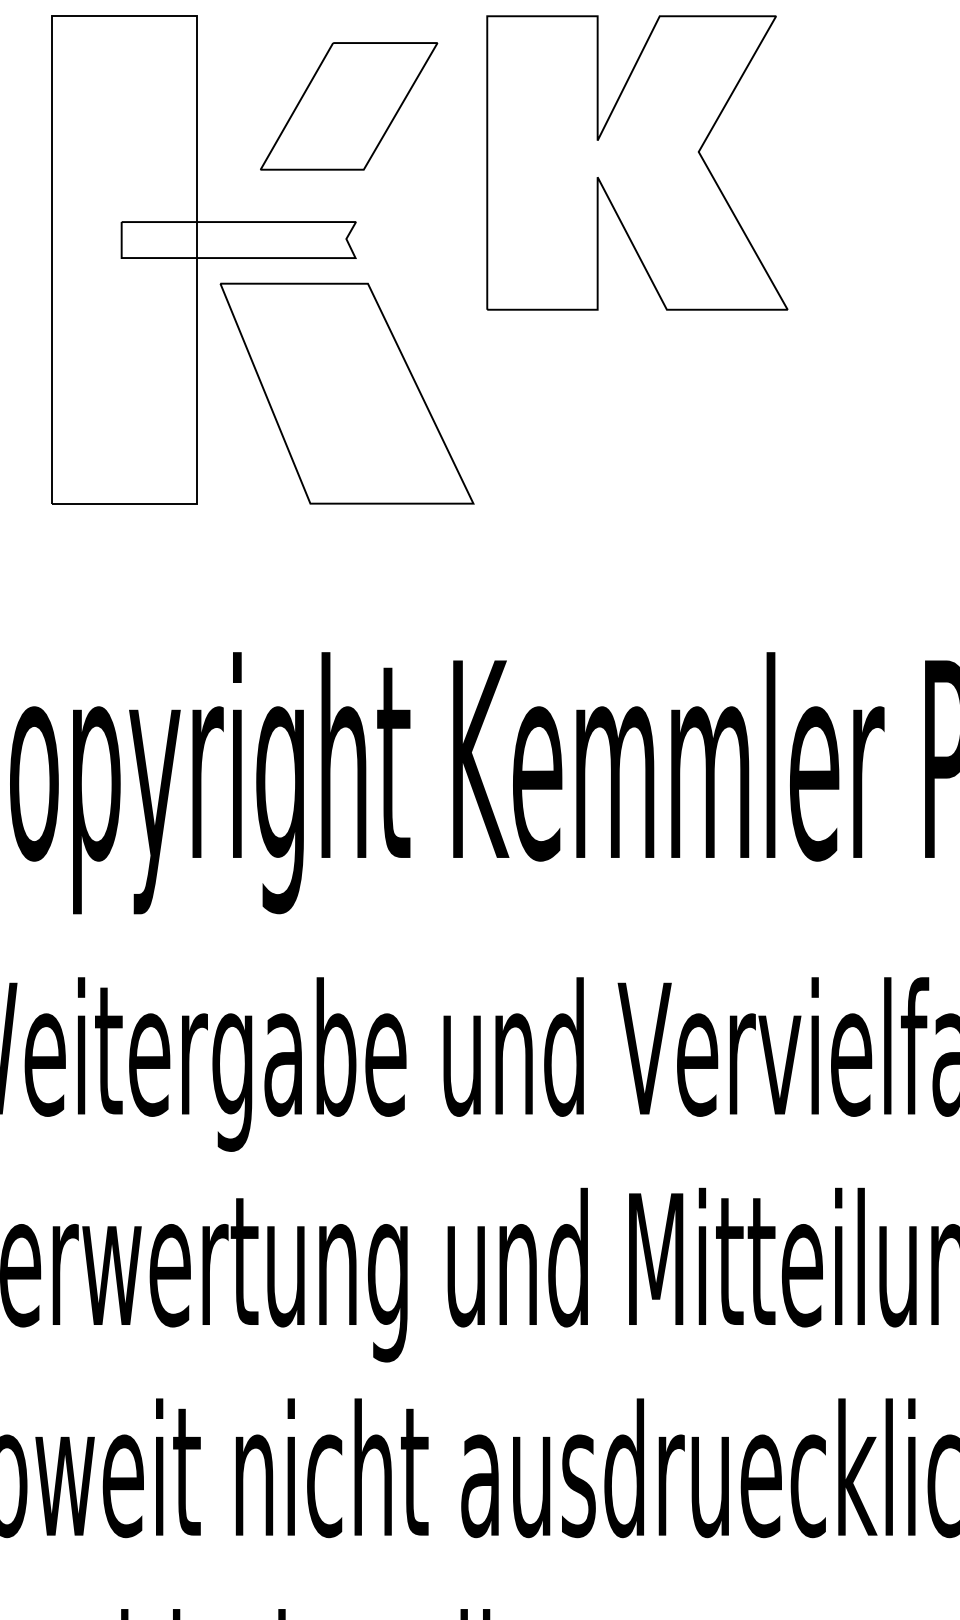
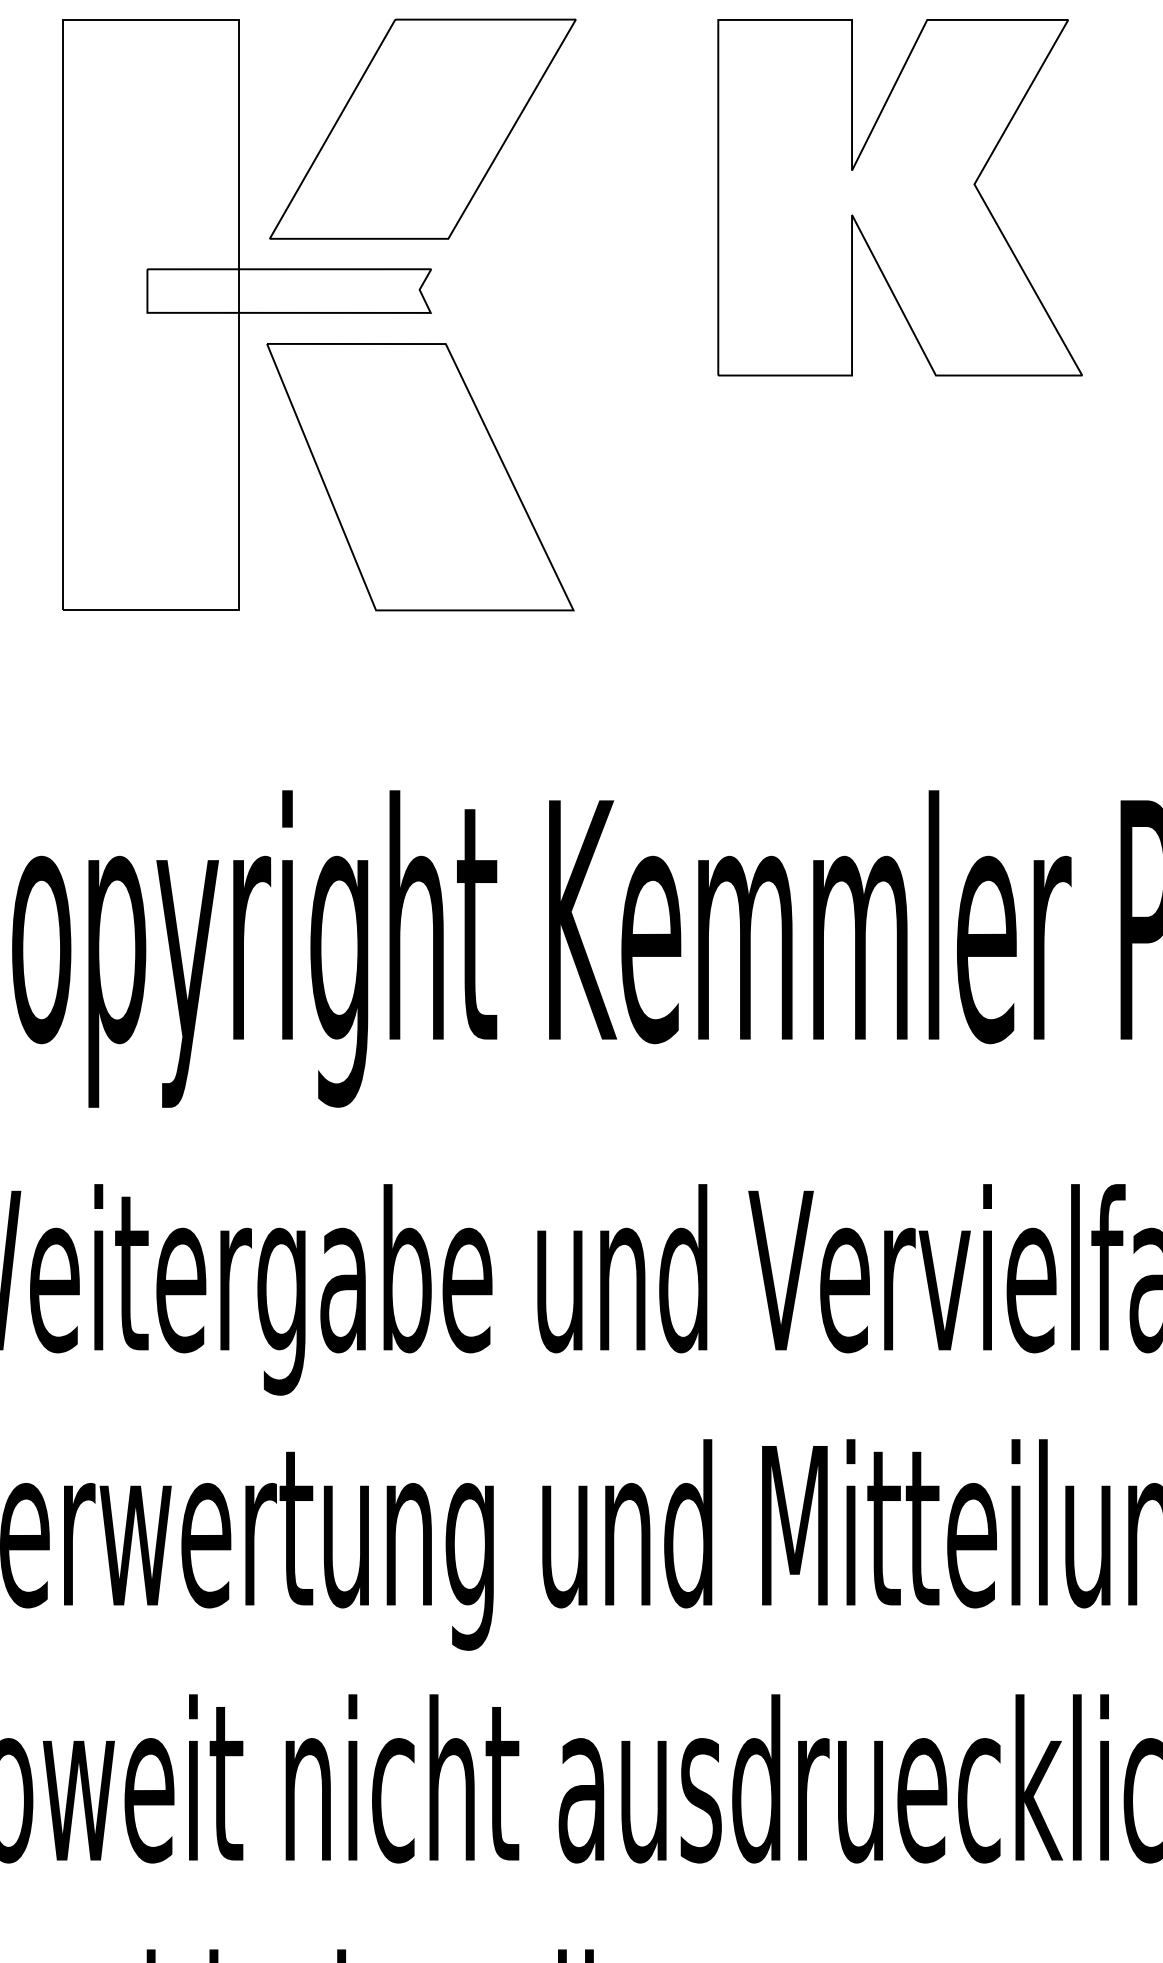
part: (348, 105) -> (422, 128), size x1.43
part: (636, 162) -> (899, 197), moved

